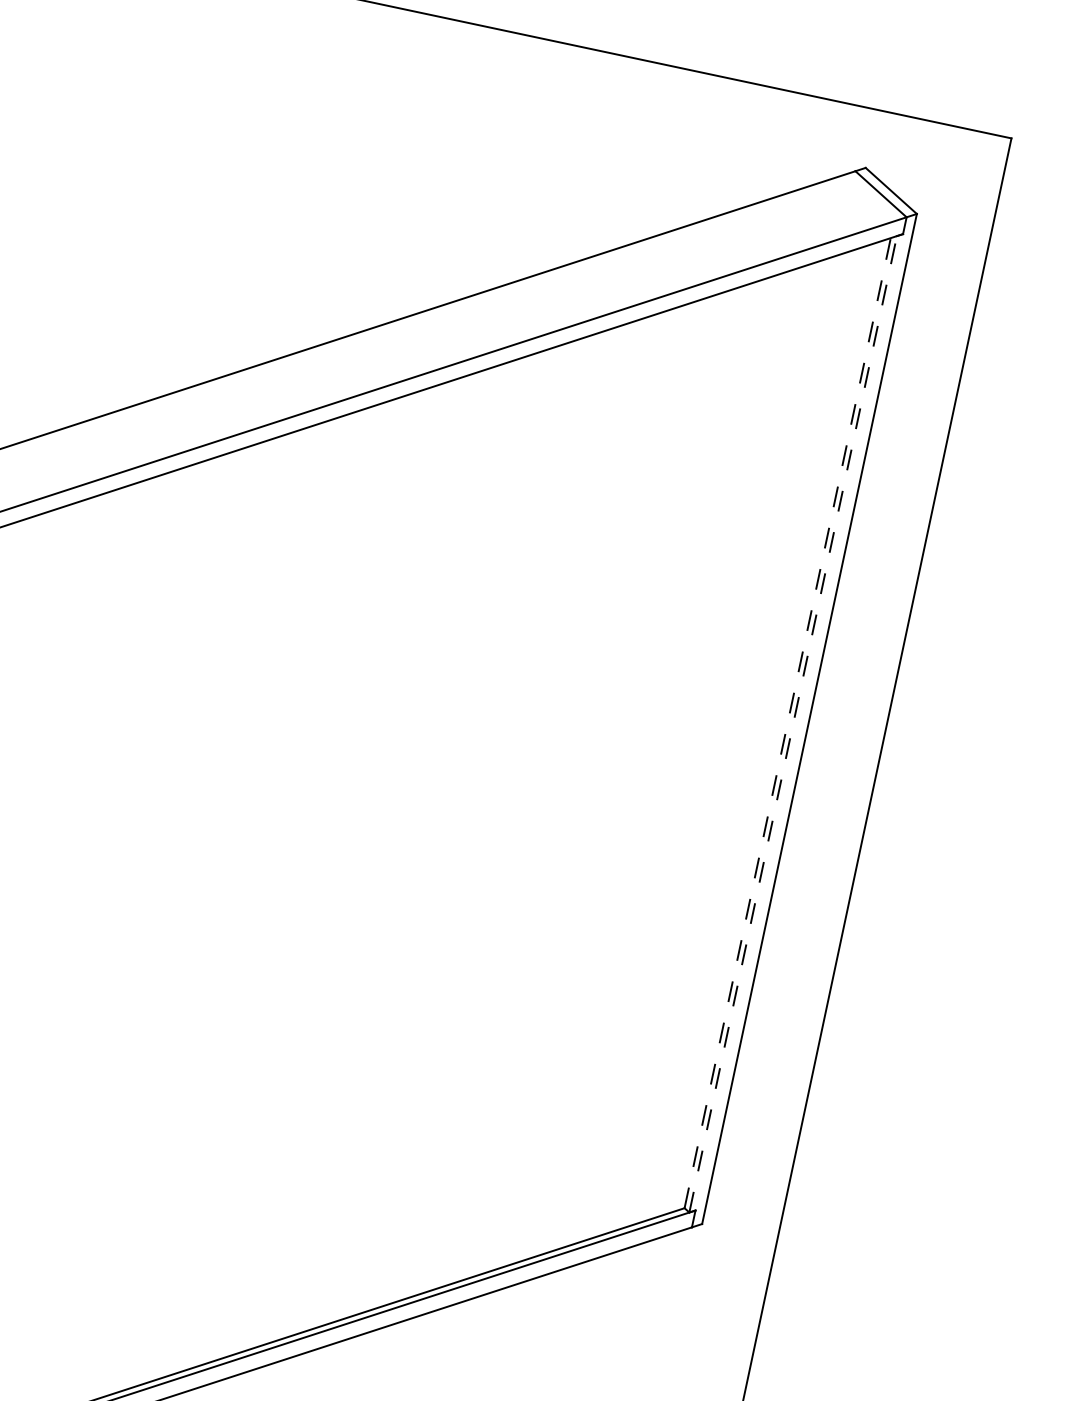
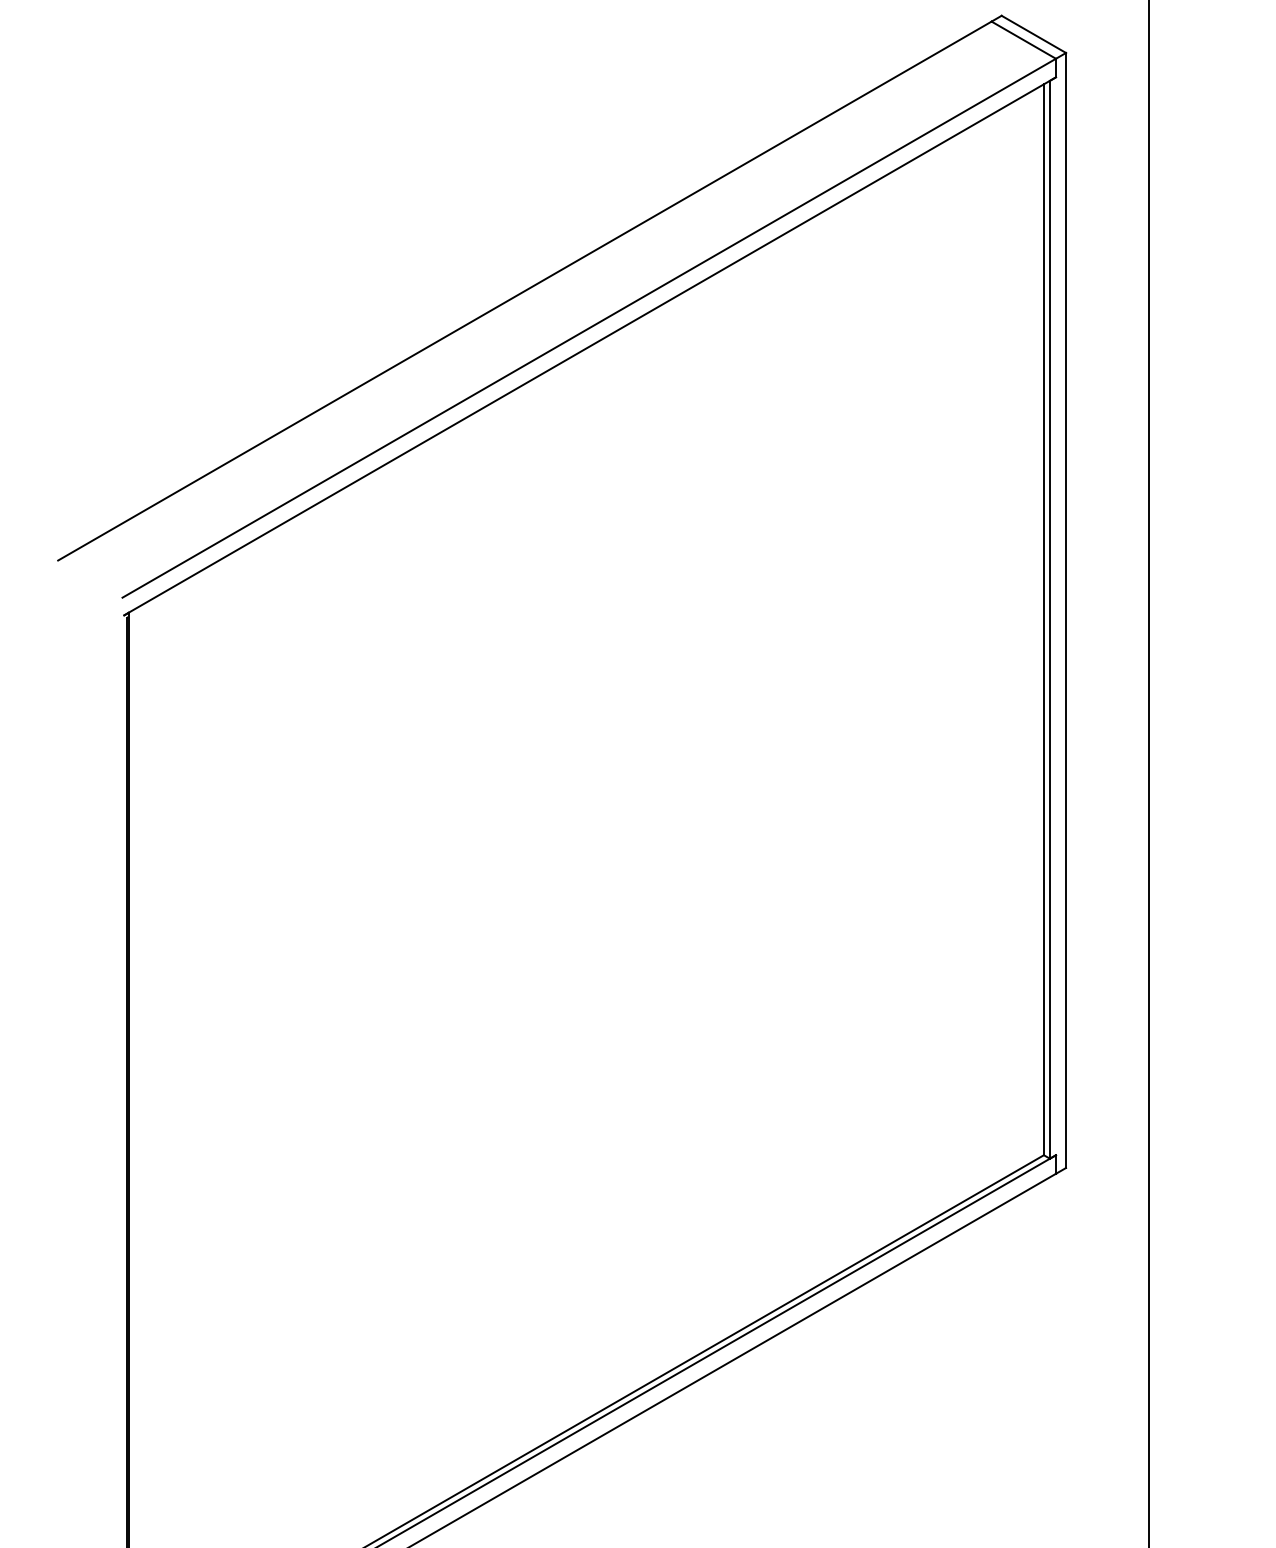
line: (787, 722) -> (1043, 619), dashed -> solid
line: (792, 723) -> (1049, 619), dashed -> solid

